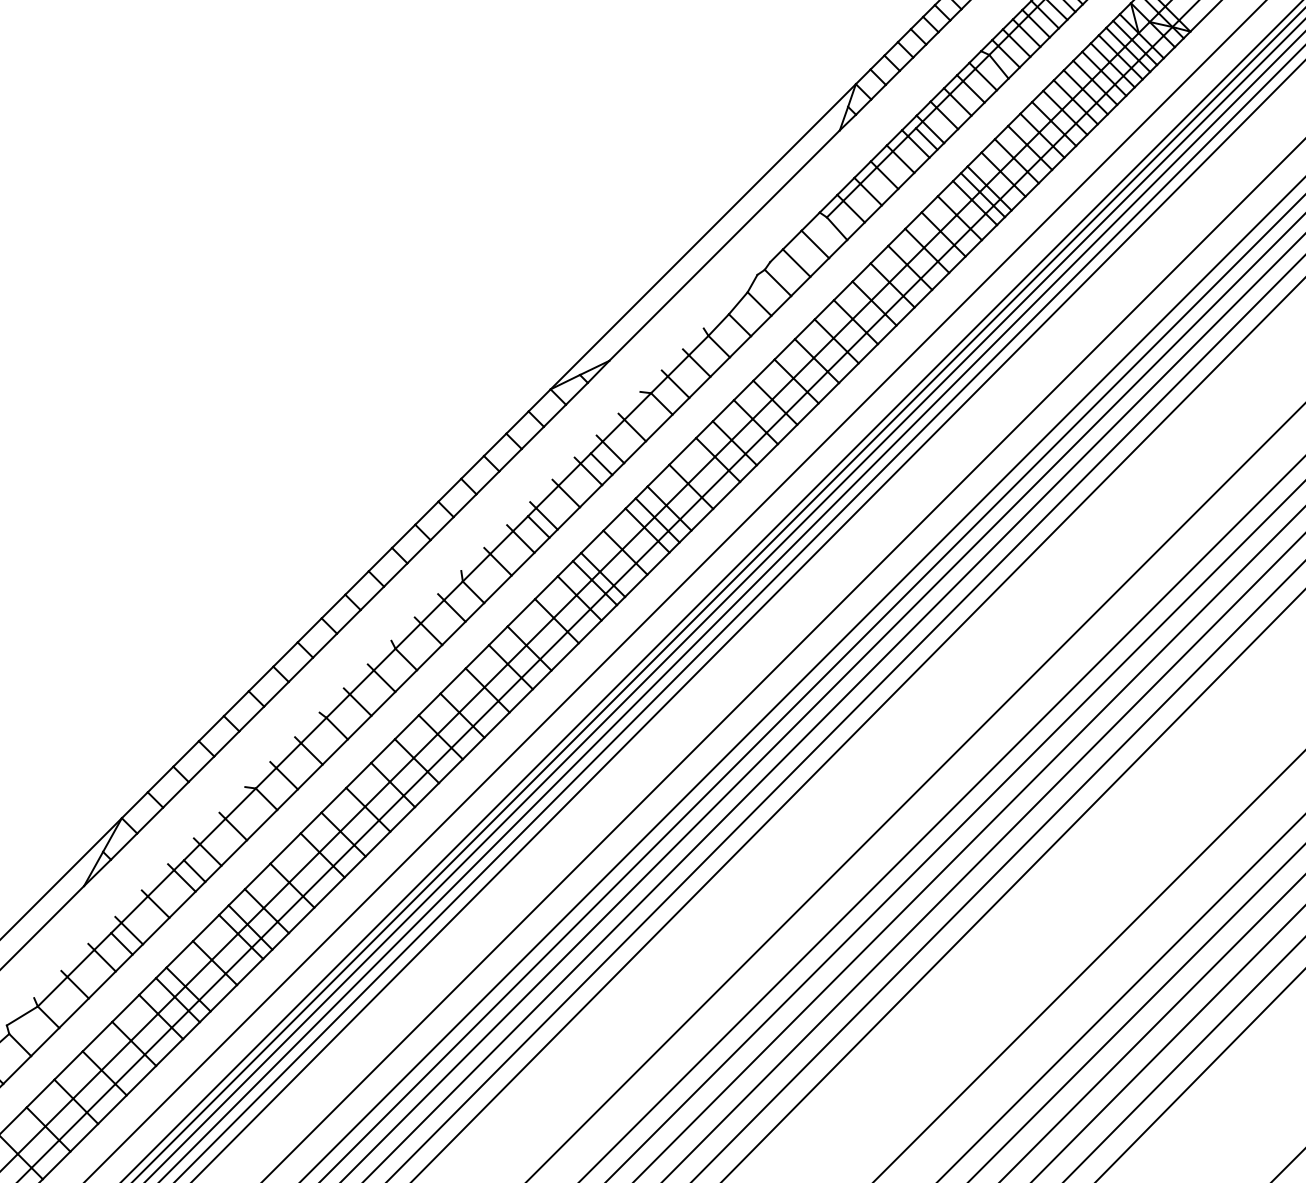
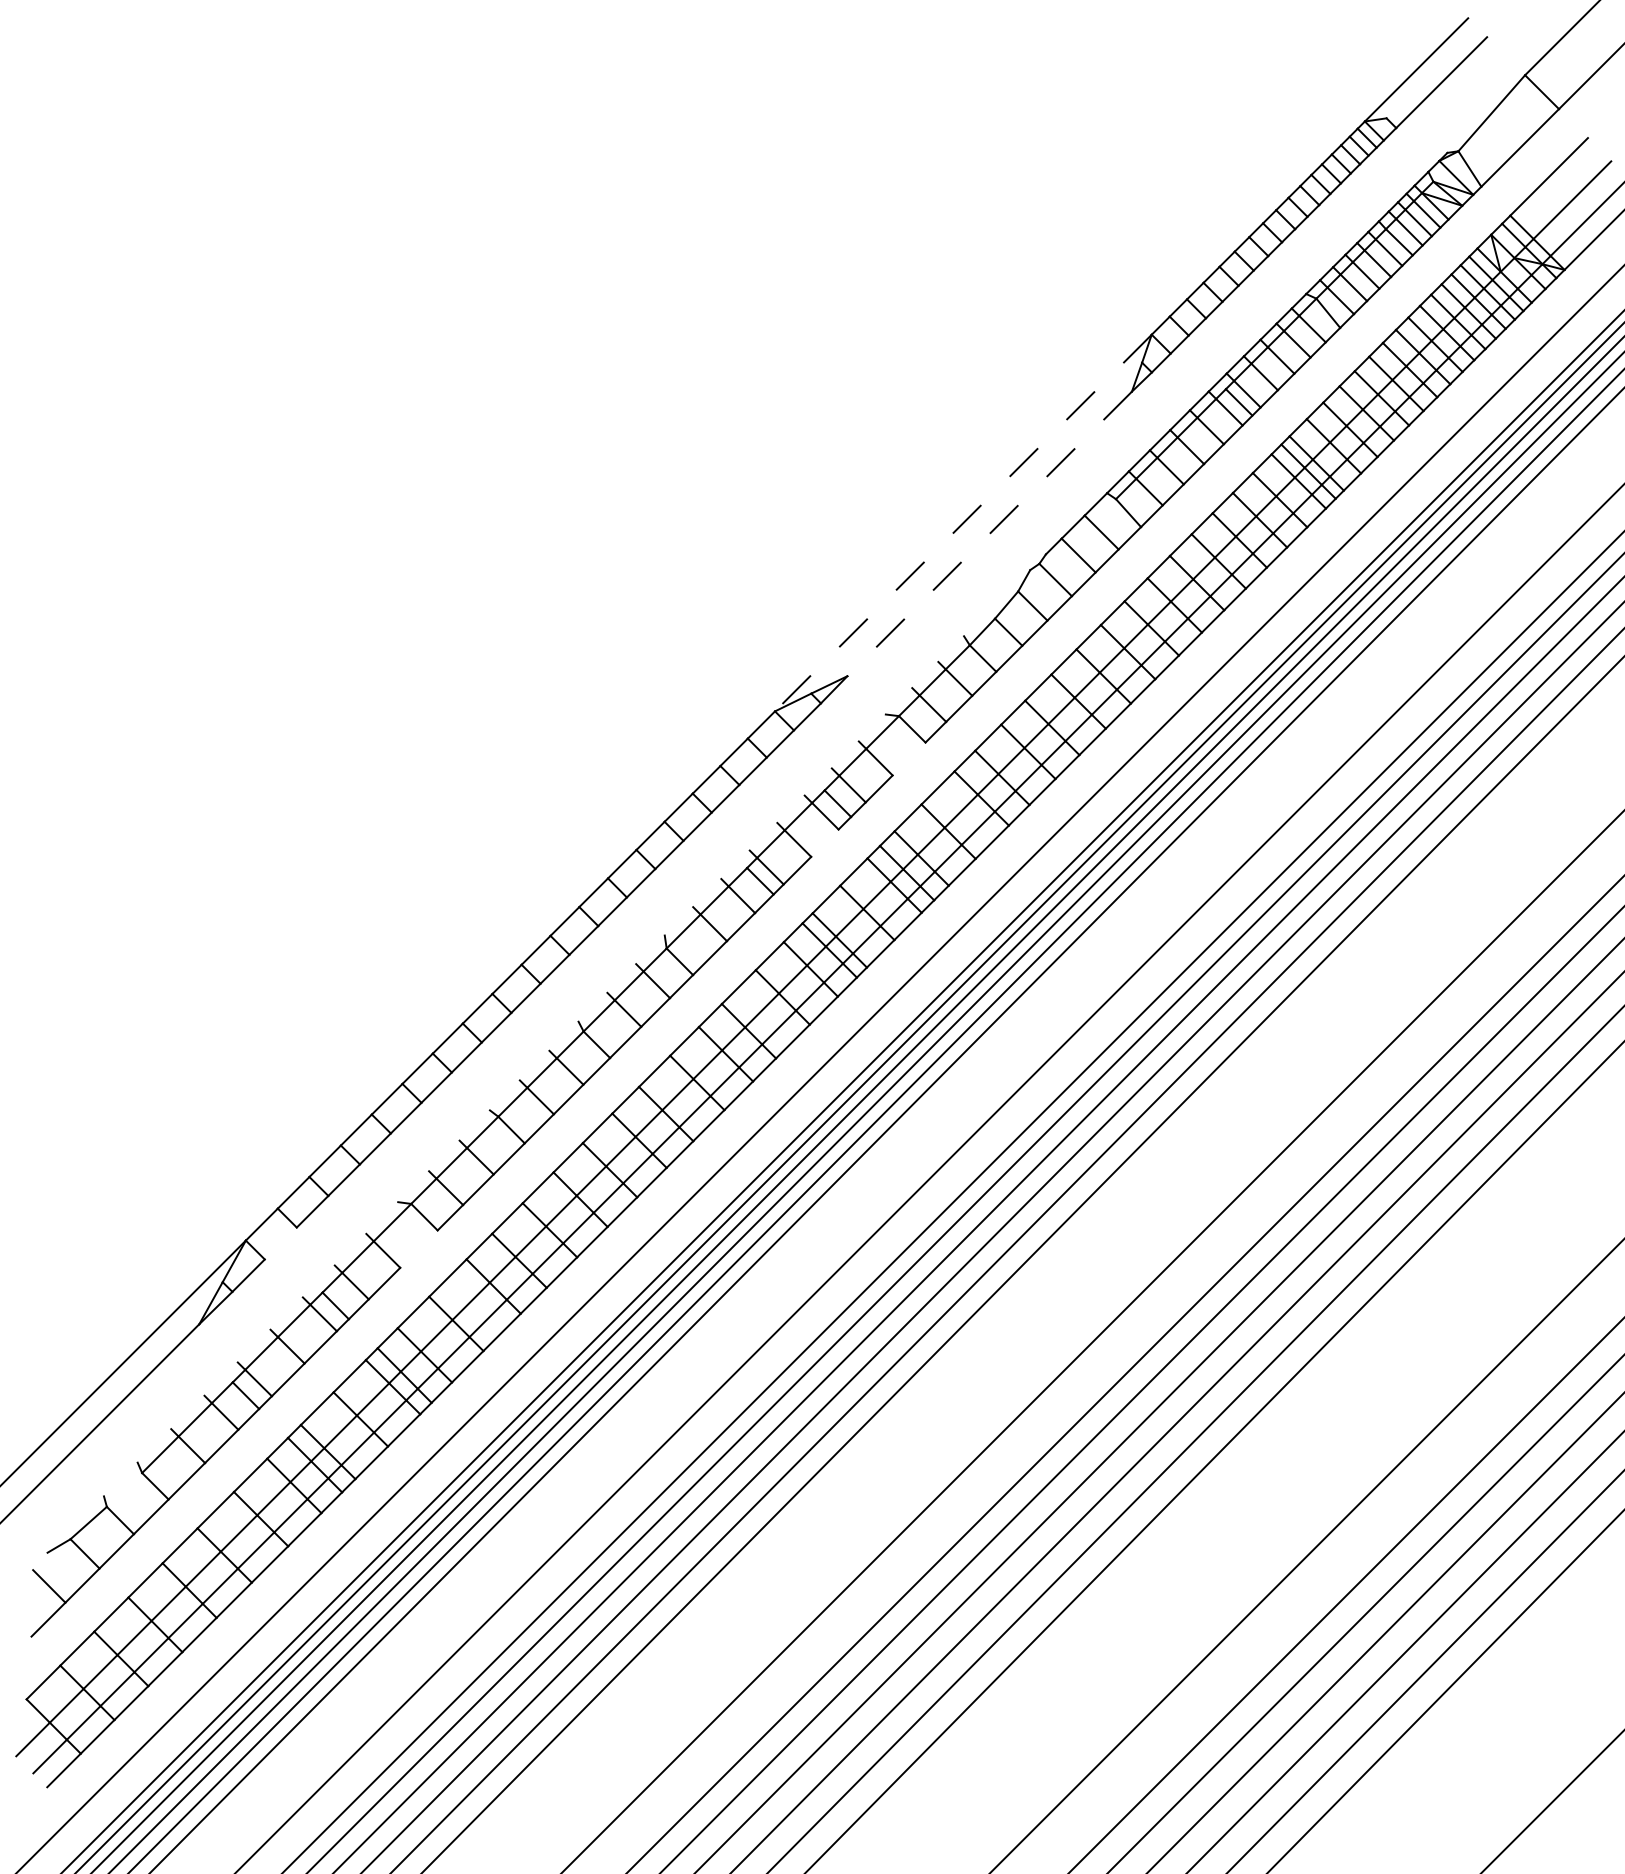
line: (703, 237) -> (963, 523), solid -> dashed
line: (724, 246) -> (989, 534), solid -> dashed
line: (658, 427) -> (908, 758), removed
line: (590, 495) -> (824, 842), removed
line: (149, 820) -> (280, 1243), removed
line: (261, 824) -> (418, 1248), removed
line: (21, 1015) -> (122, 1484), removed

